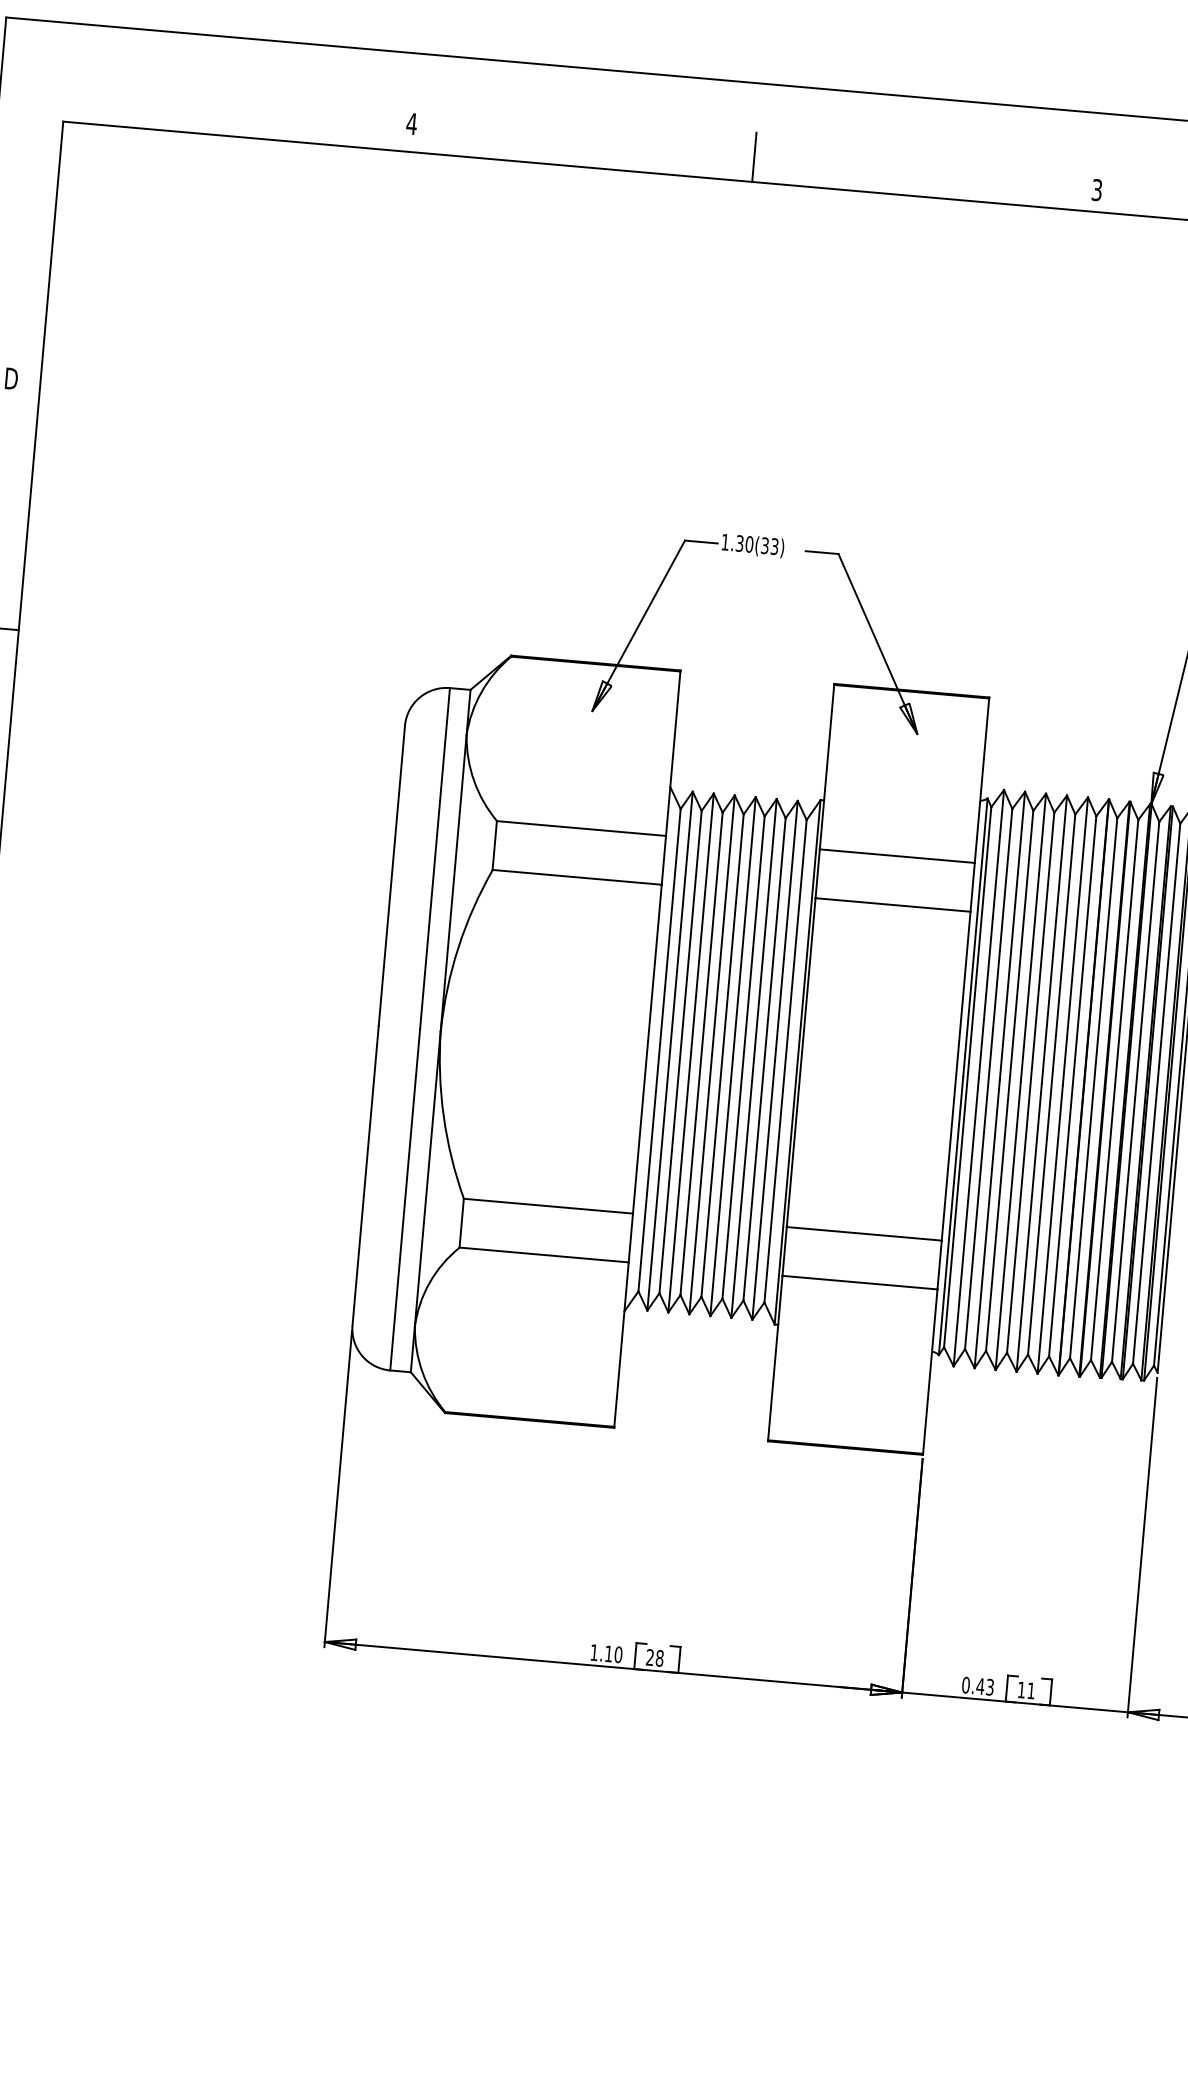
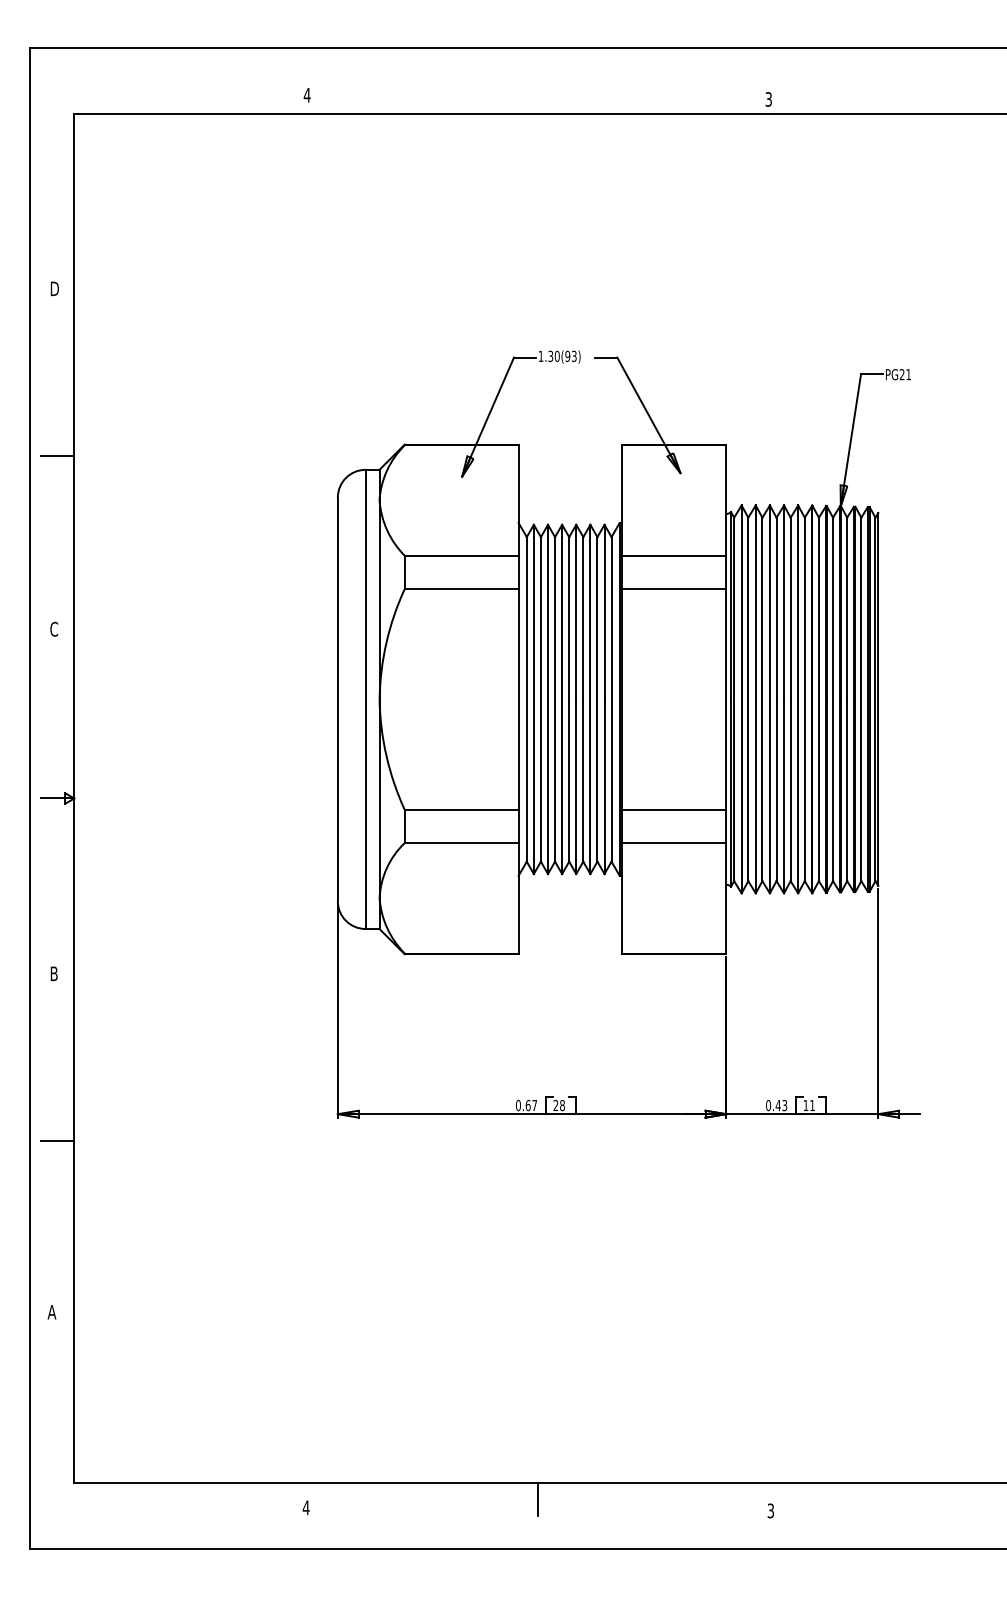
line: (753, 157) -> (537, 97), removed
text: (764, 544) -> (567, 355), 1.30(33) -> 1.30(93)
text: (606, 1653) -> (526, 1105), 1.10 -> 0.67

